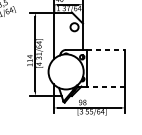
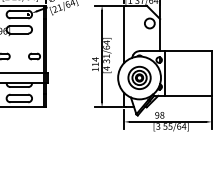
line: (106, 50) -> (188, 51), dashed -> solid
part: (66, 71) -> (139, 77), added
line: (106, 86) -> (188, 95), dashed -> solid

